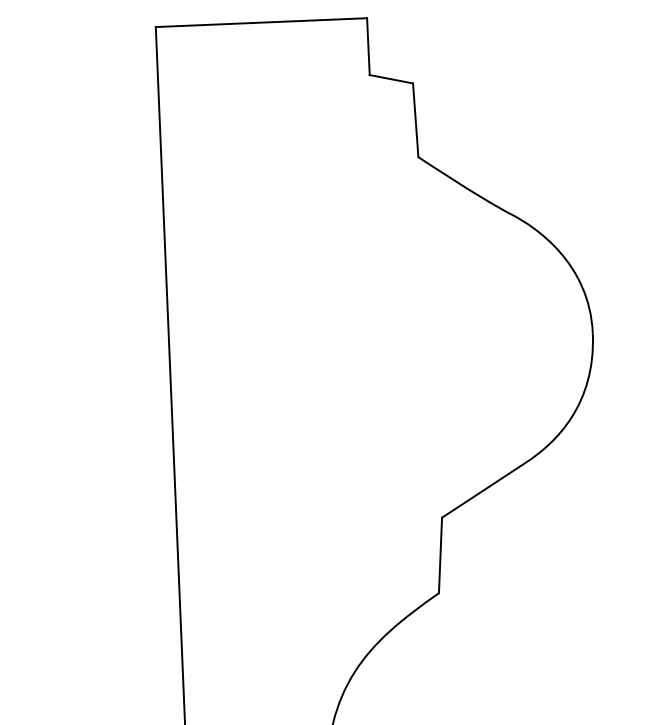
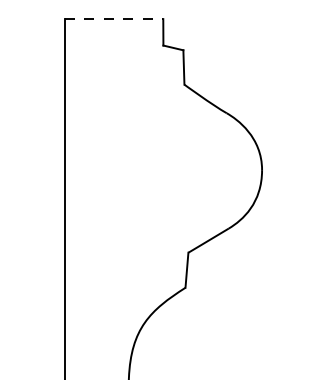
line: (262, 23) -> (114, 19), solid -> dashed

